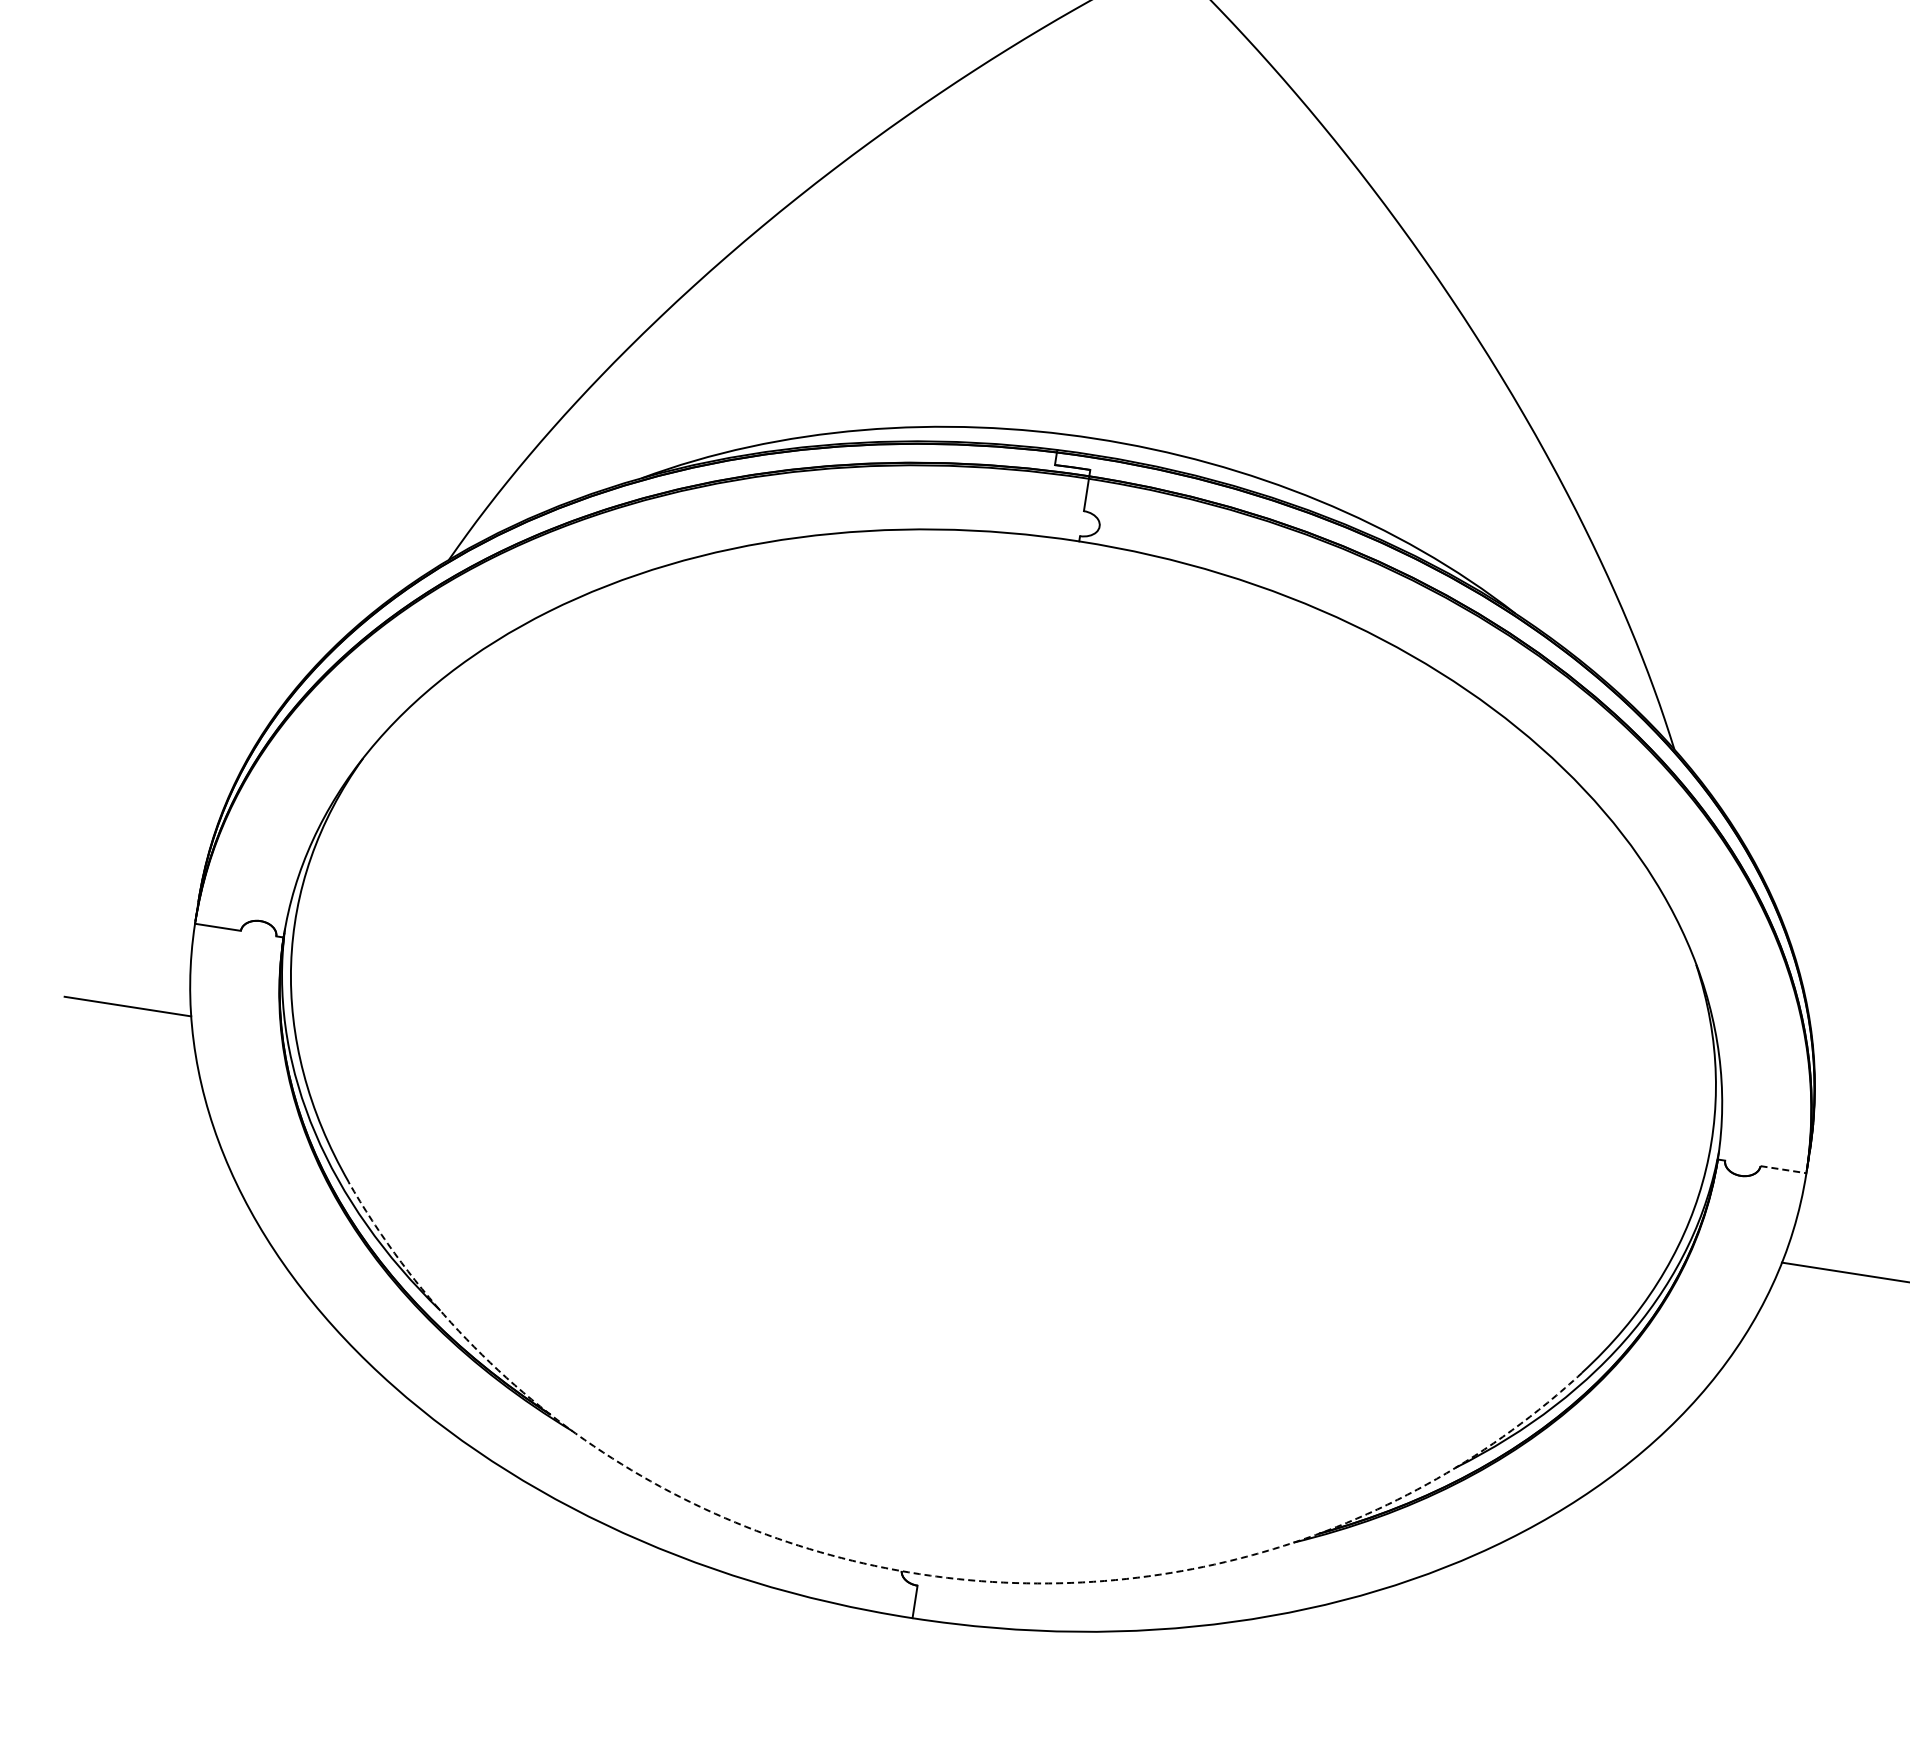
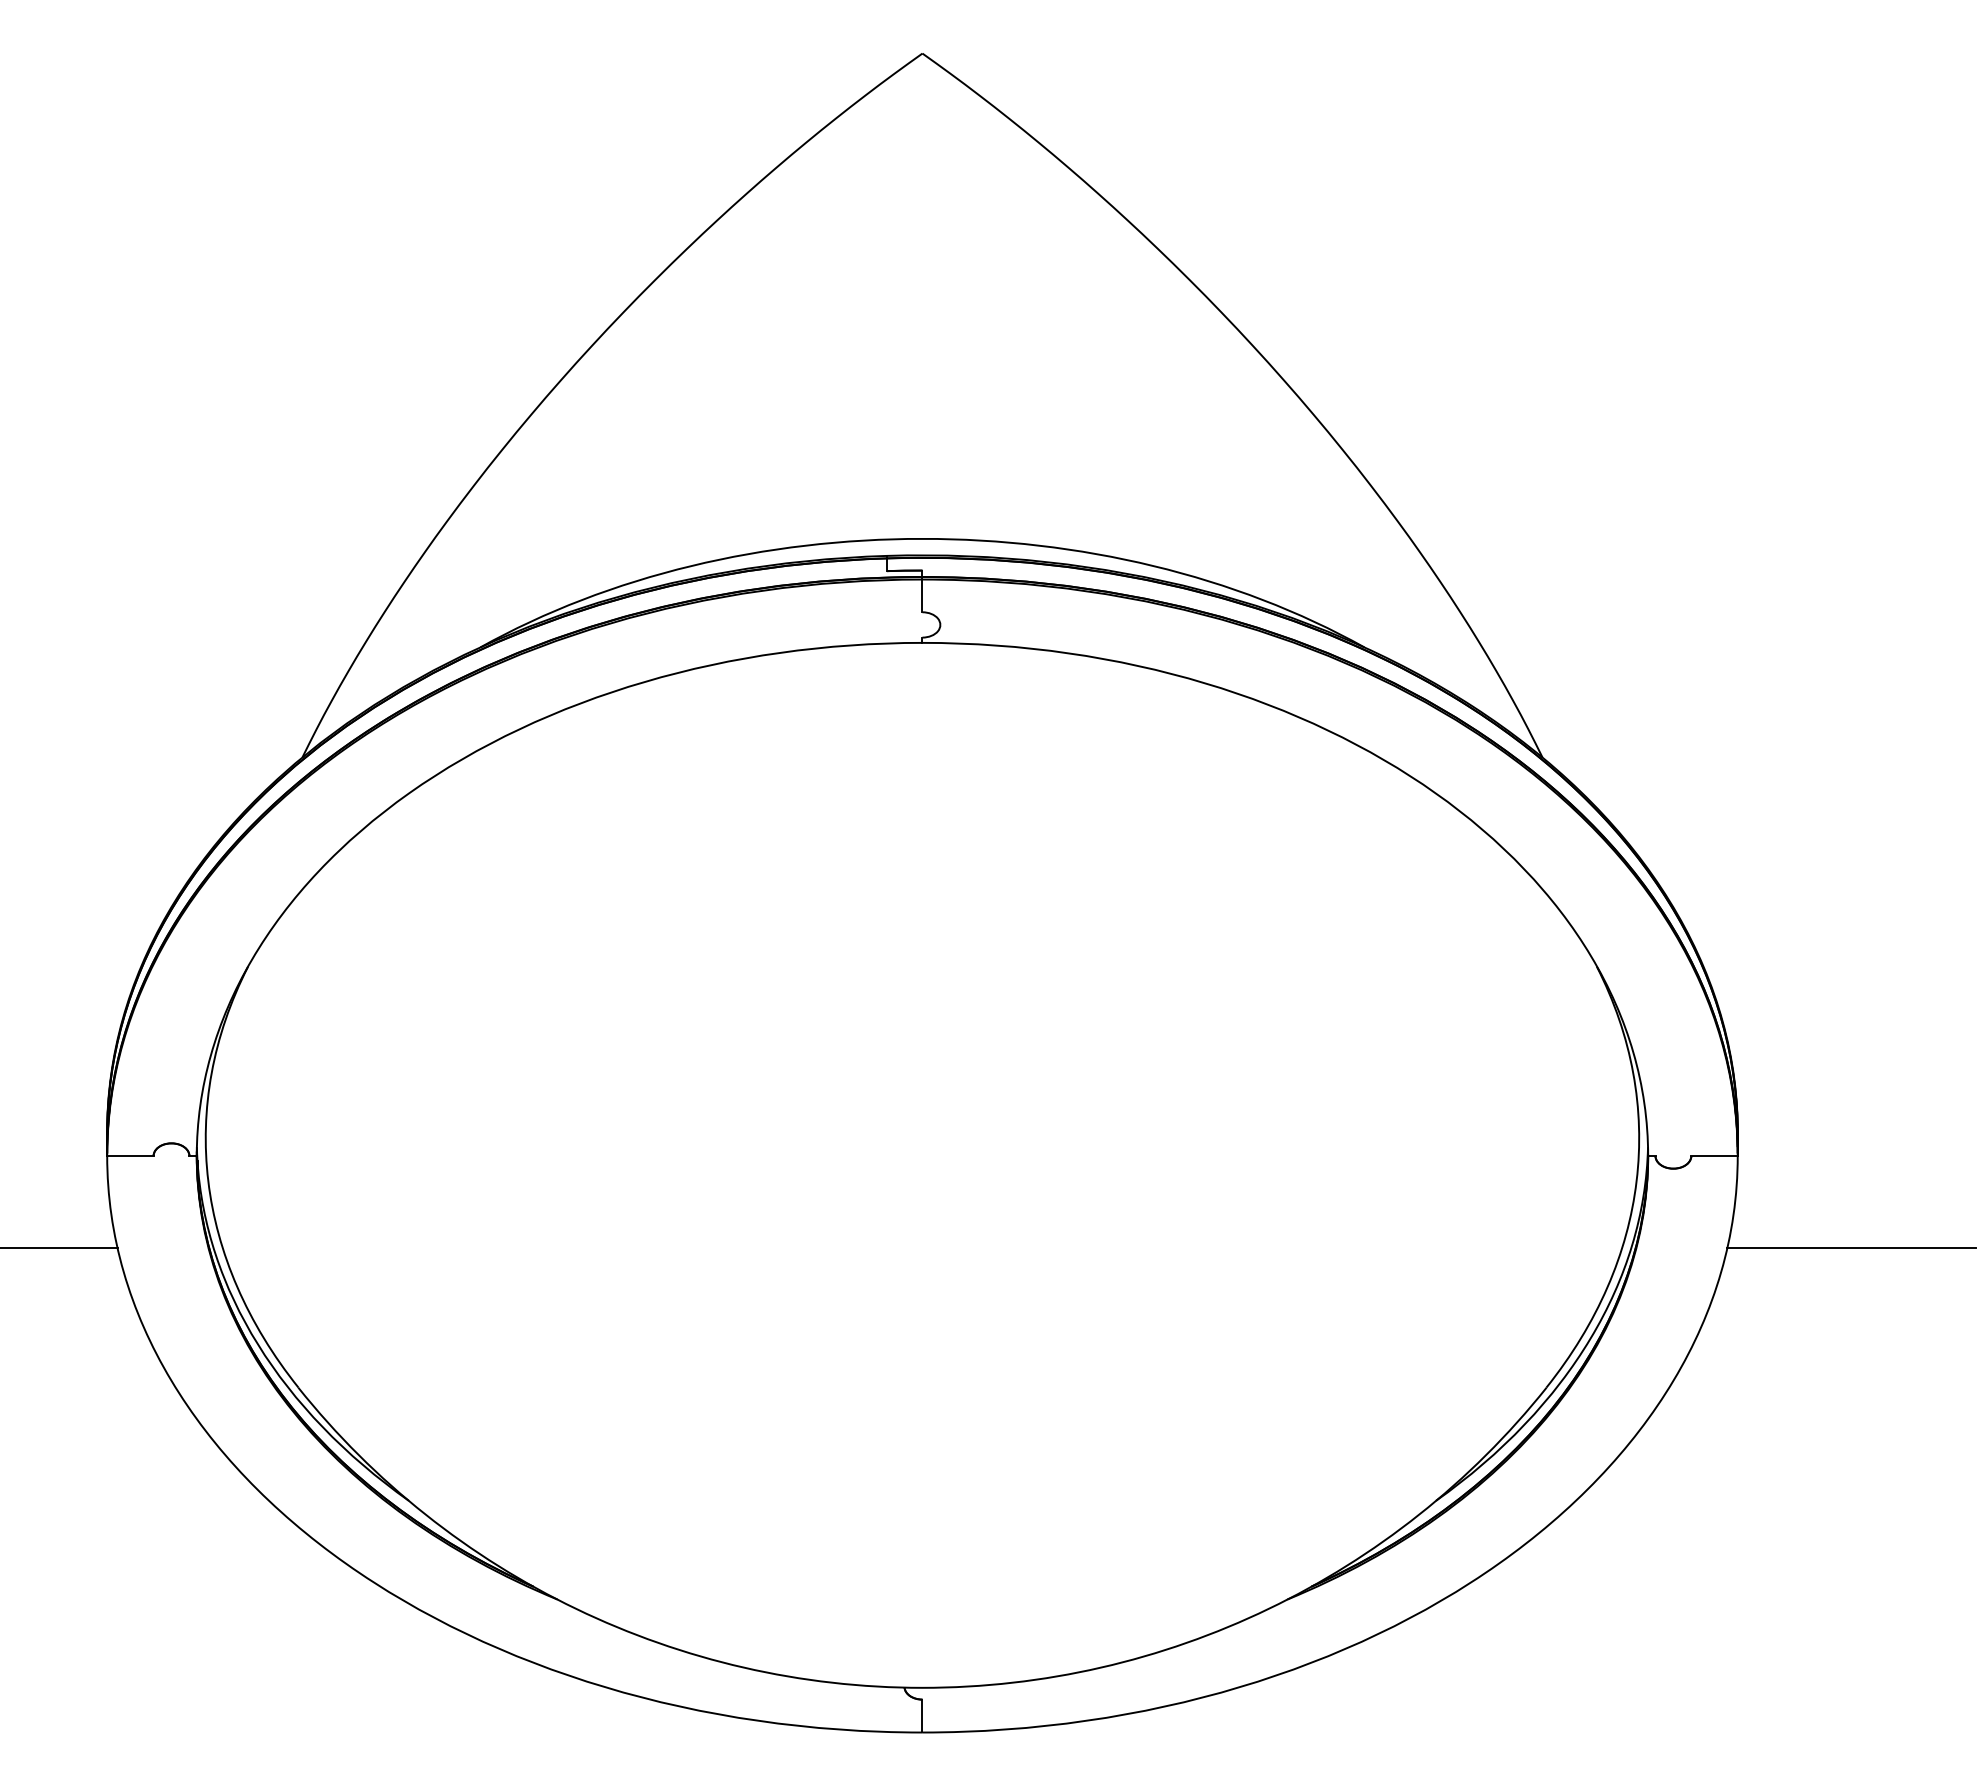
line: (1784, 1170) -> (1715, 1156), dashed -> solid
arc: (919, 1573) -> (922, 1687), dashed -> solid

